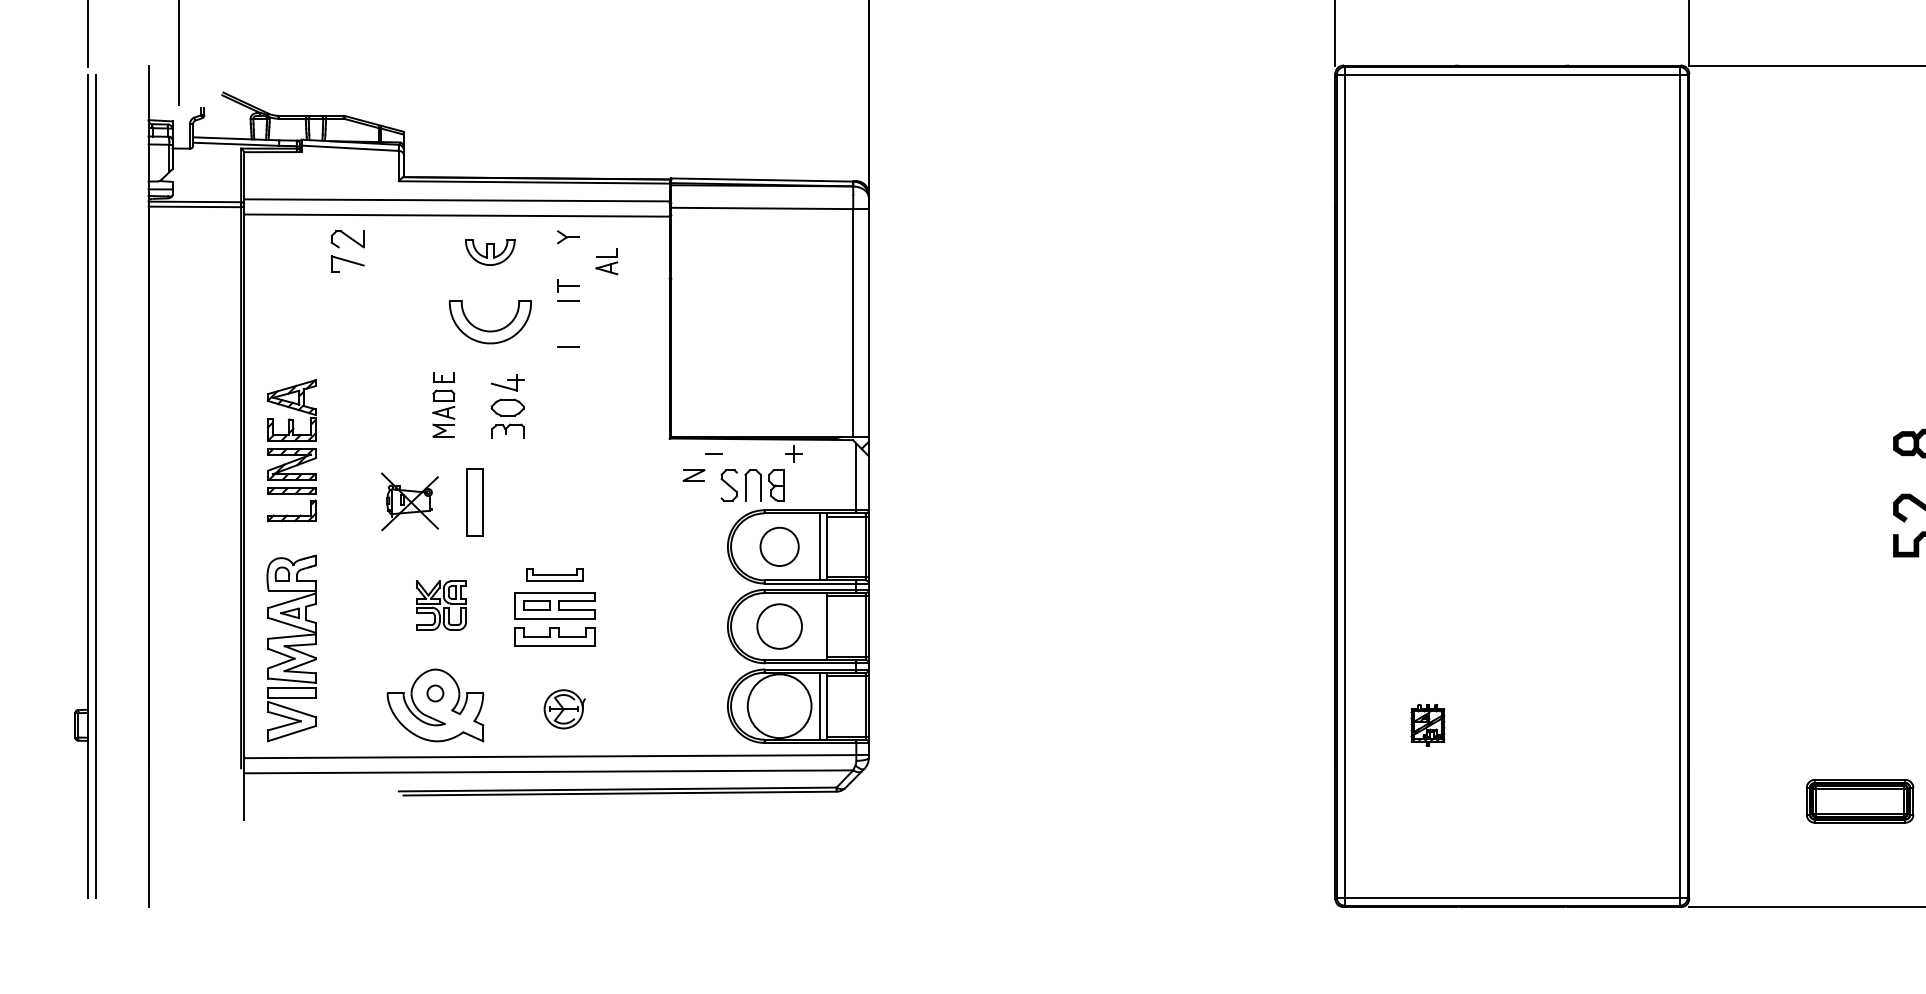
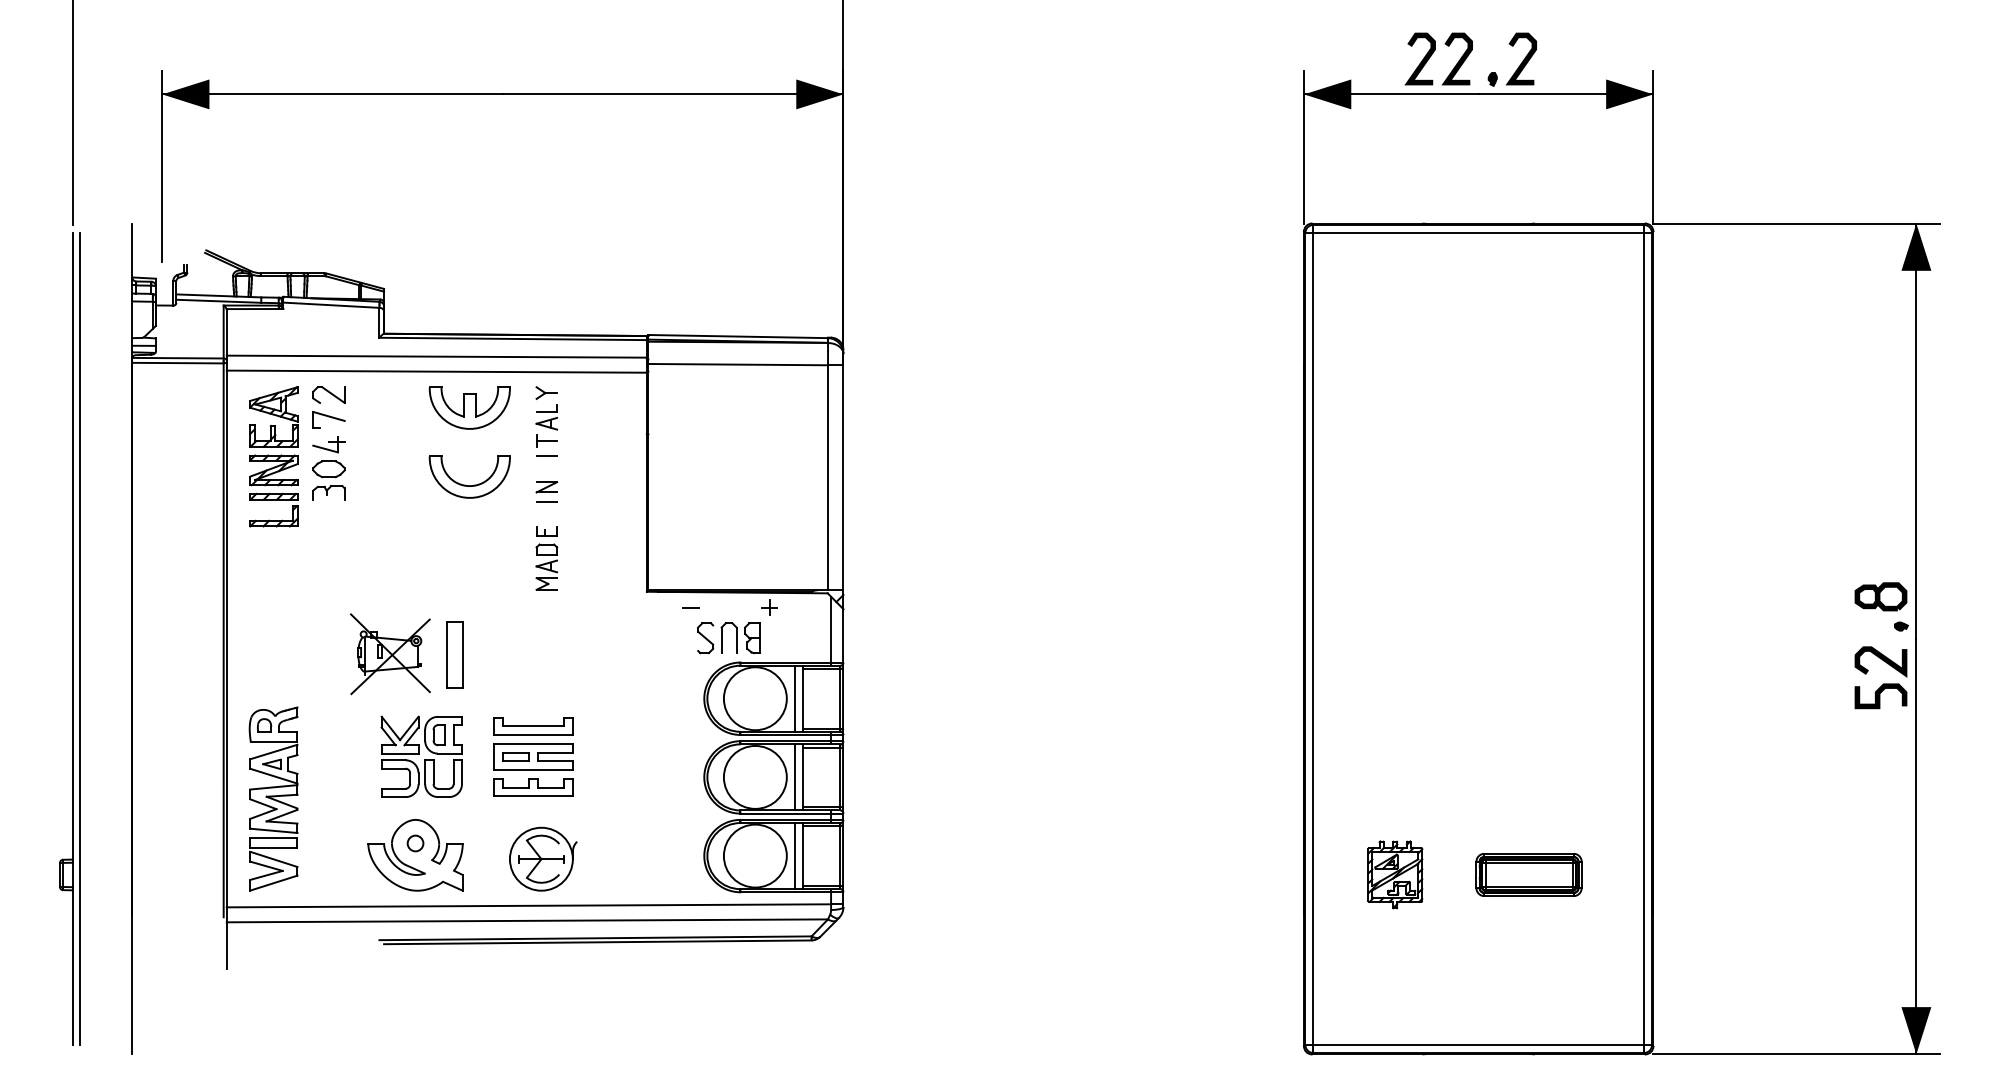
part: (490, 251) -> (469, 407), size x1.67
part: (606, 261) -> (546, 417), moved
part: (443, 404) -> (546, 558), moved
part: (507, 406) -> (328, 468), moved
part: (291, 450) -> (273, 456), moved
part: (693, 475) -> (546, 487), moved
part: (410, 502) -> (390, 654), size x1.43
circle: (778, 546) -> (754, 698), size x1.67
part: (554, 574) -> (533, 726), size x1.43
part: (441, 605) -> (421, 756), size x1.67
circle: (778, 625) -> (754, 776), size x1.43
line: (819, 626) -> (794, 777), added
part: (565, 708) -> (543, 858), size x1.67
part: (1428, 724) -> (1395, 874), size x1.67
part: (1859, 800) -> (1528, 874), moved

